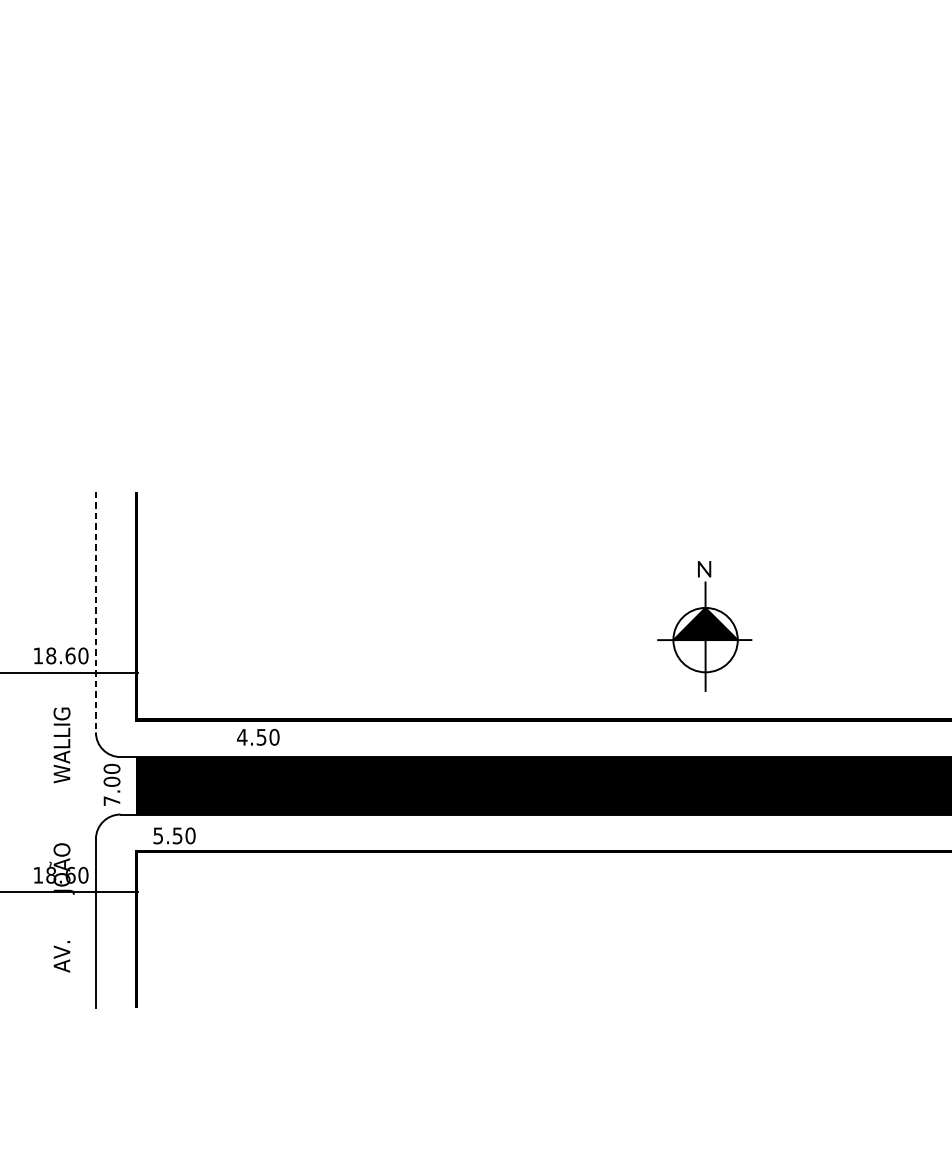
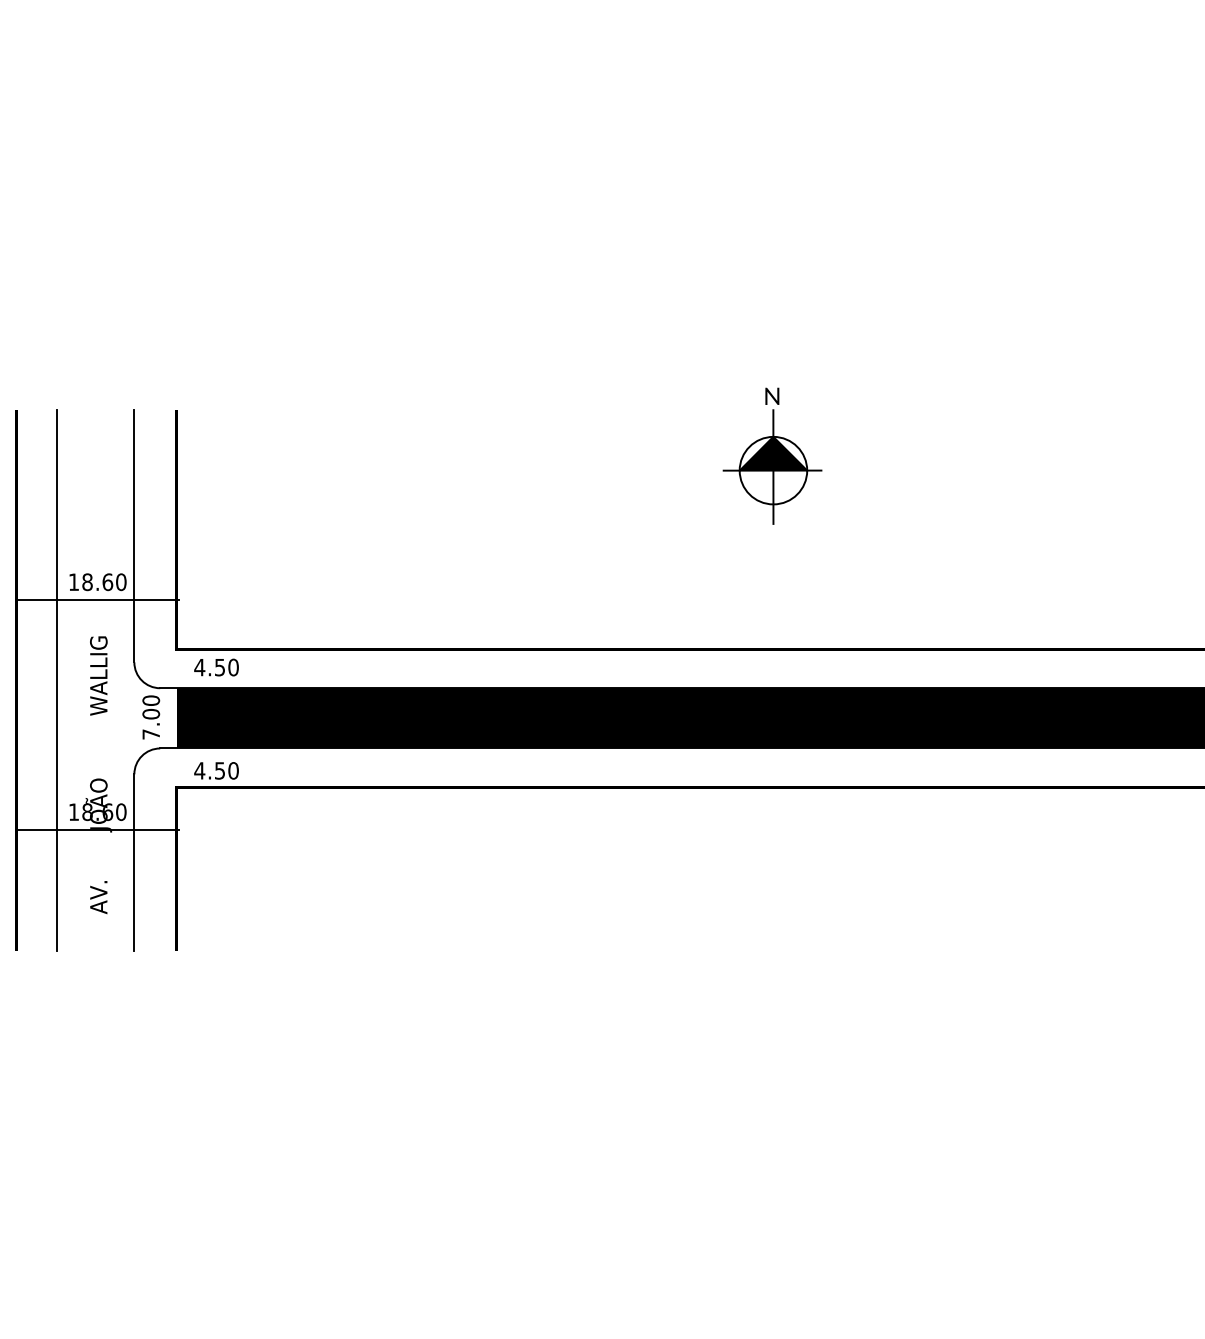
line: (96, 612) -> (134, 536), dashed -> solid
part: (704, 625) -> (772, 455), moved
text: (258, 737) -> (216, 667), moved
line: (21, 749) -> (56, 680), added
text: (158, 835) -> (199, 770), 5.50 -> 4.50

